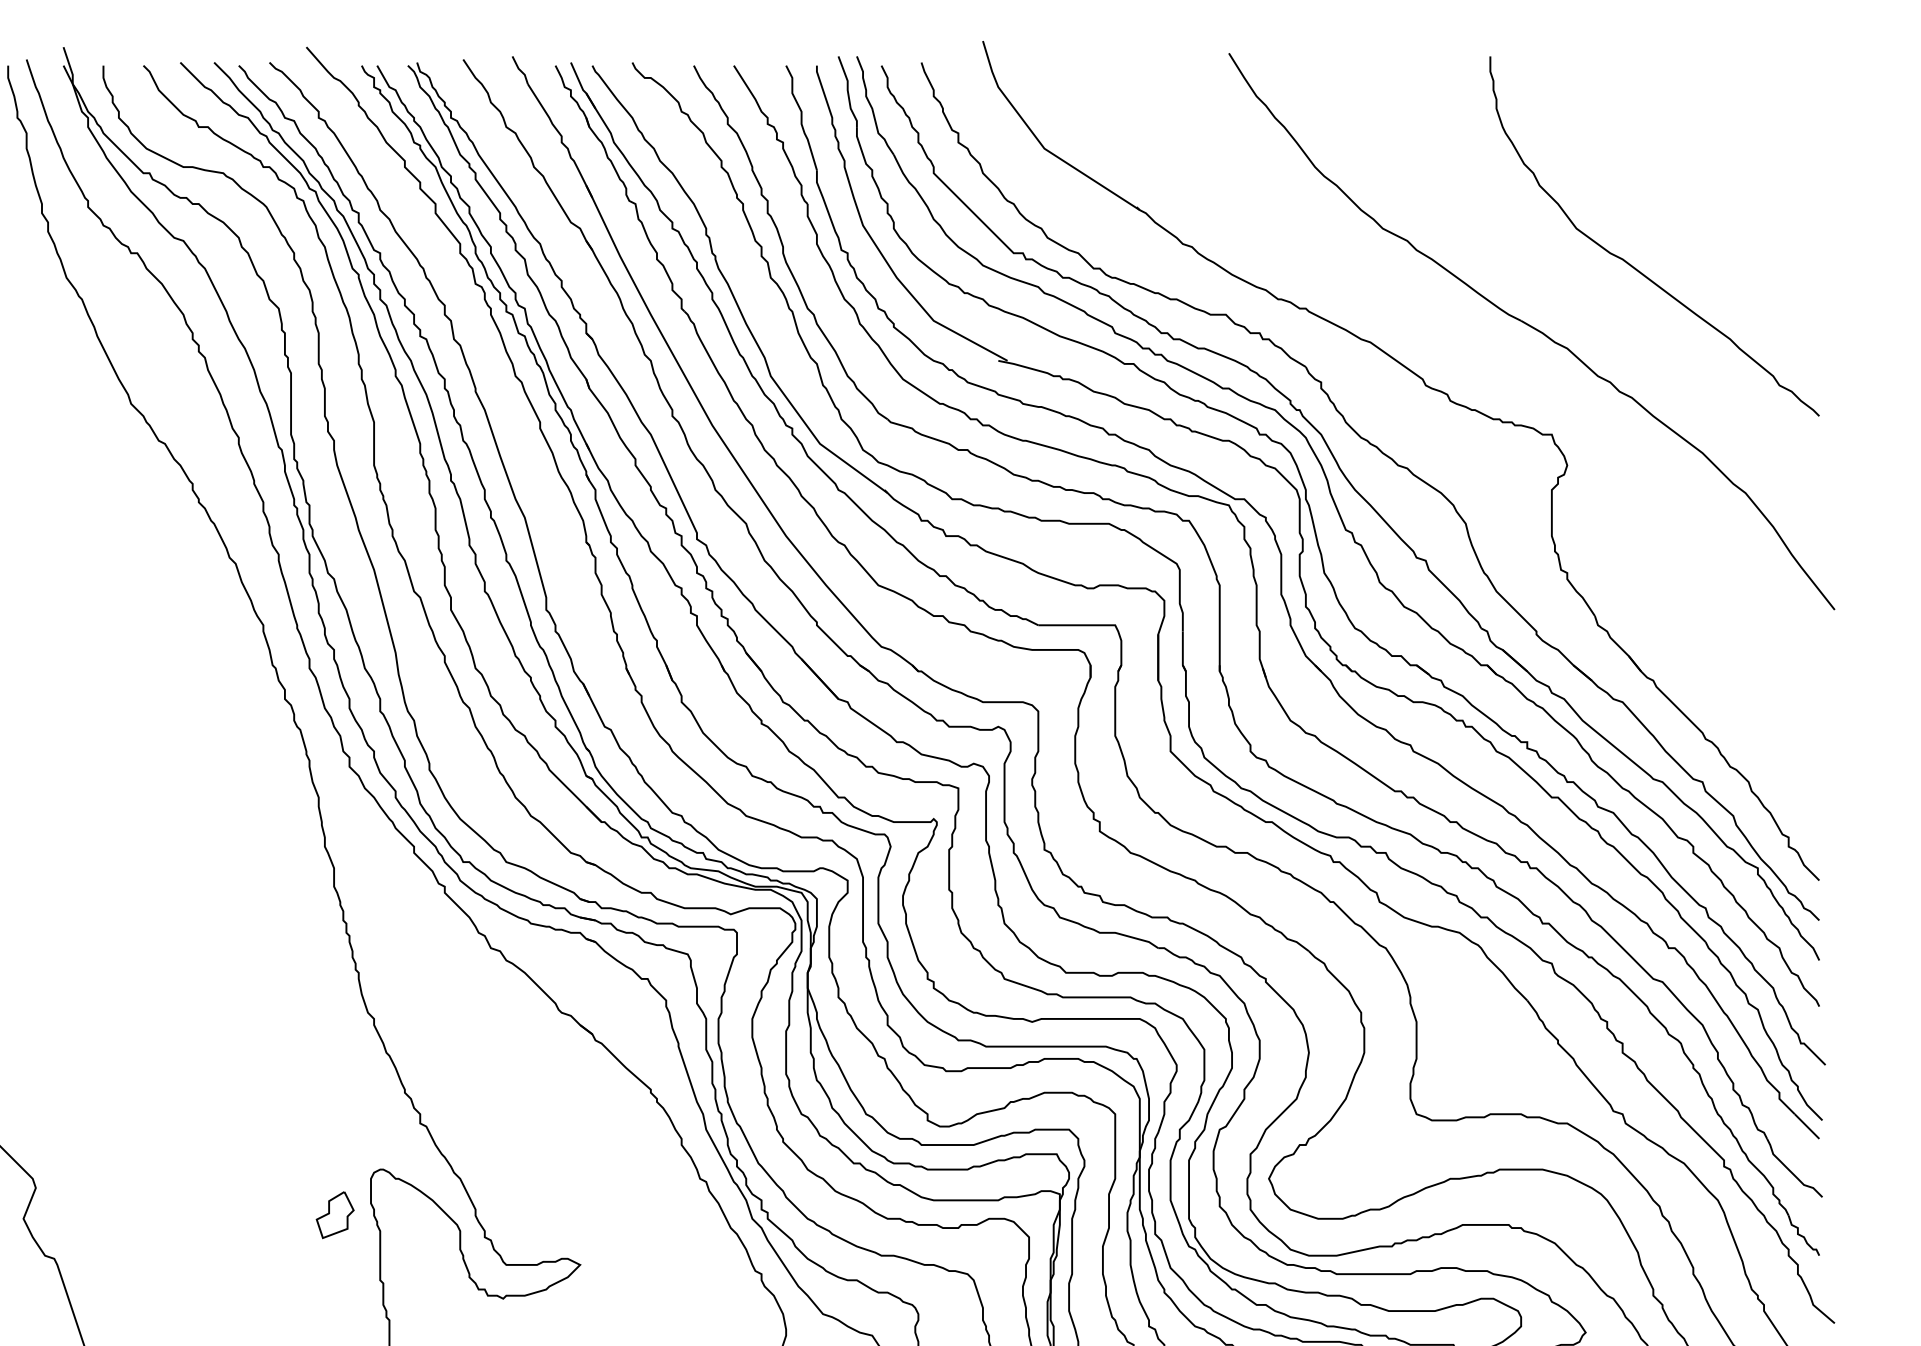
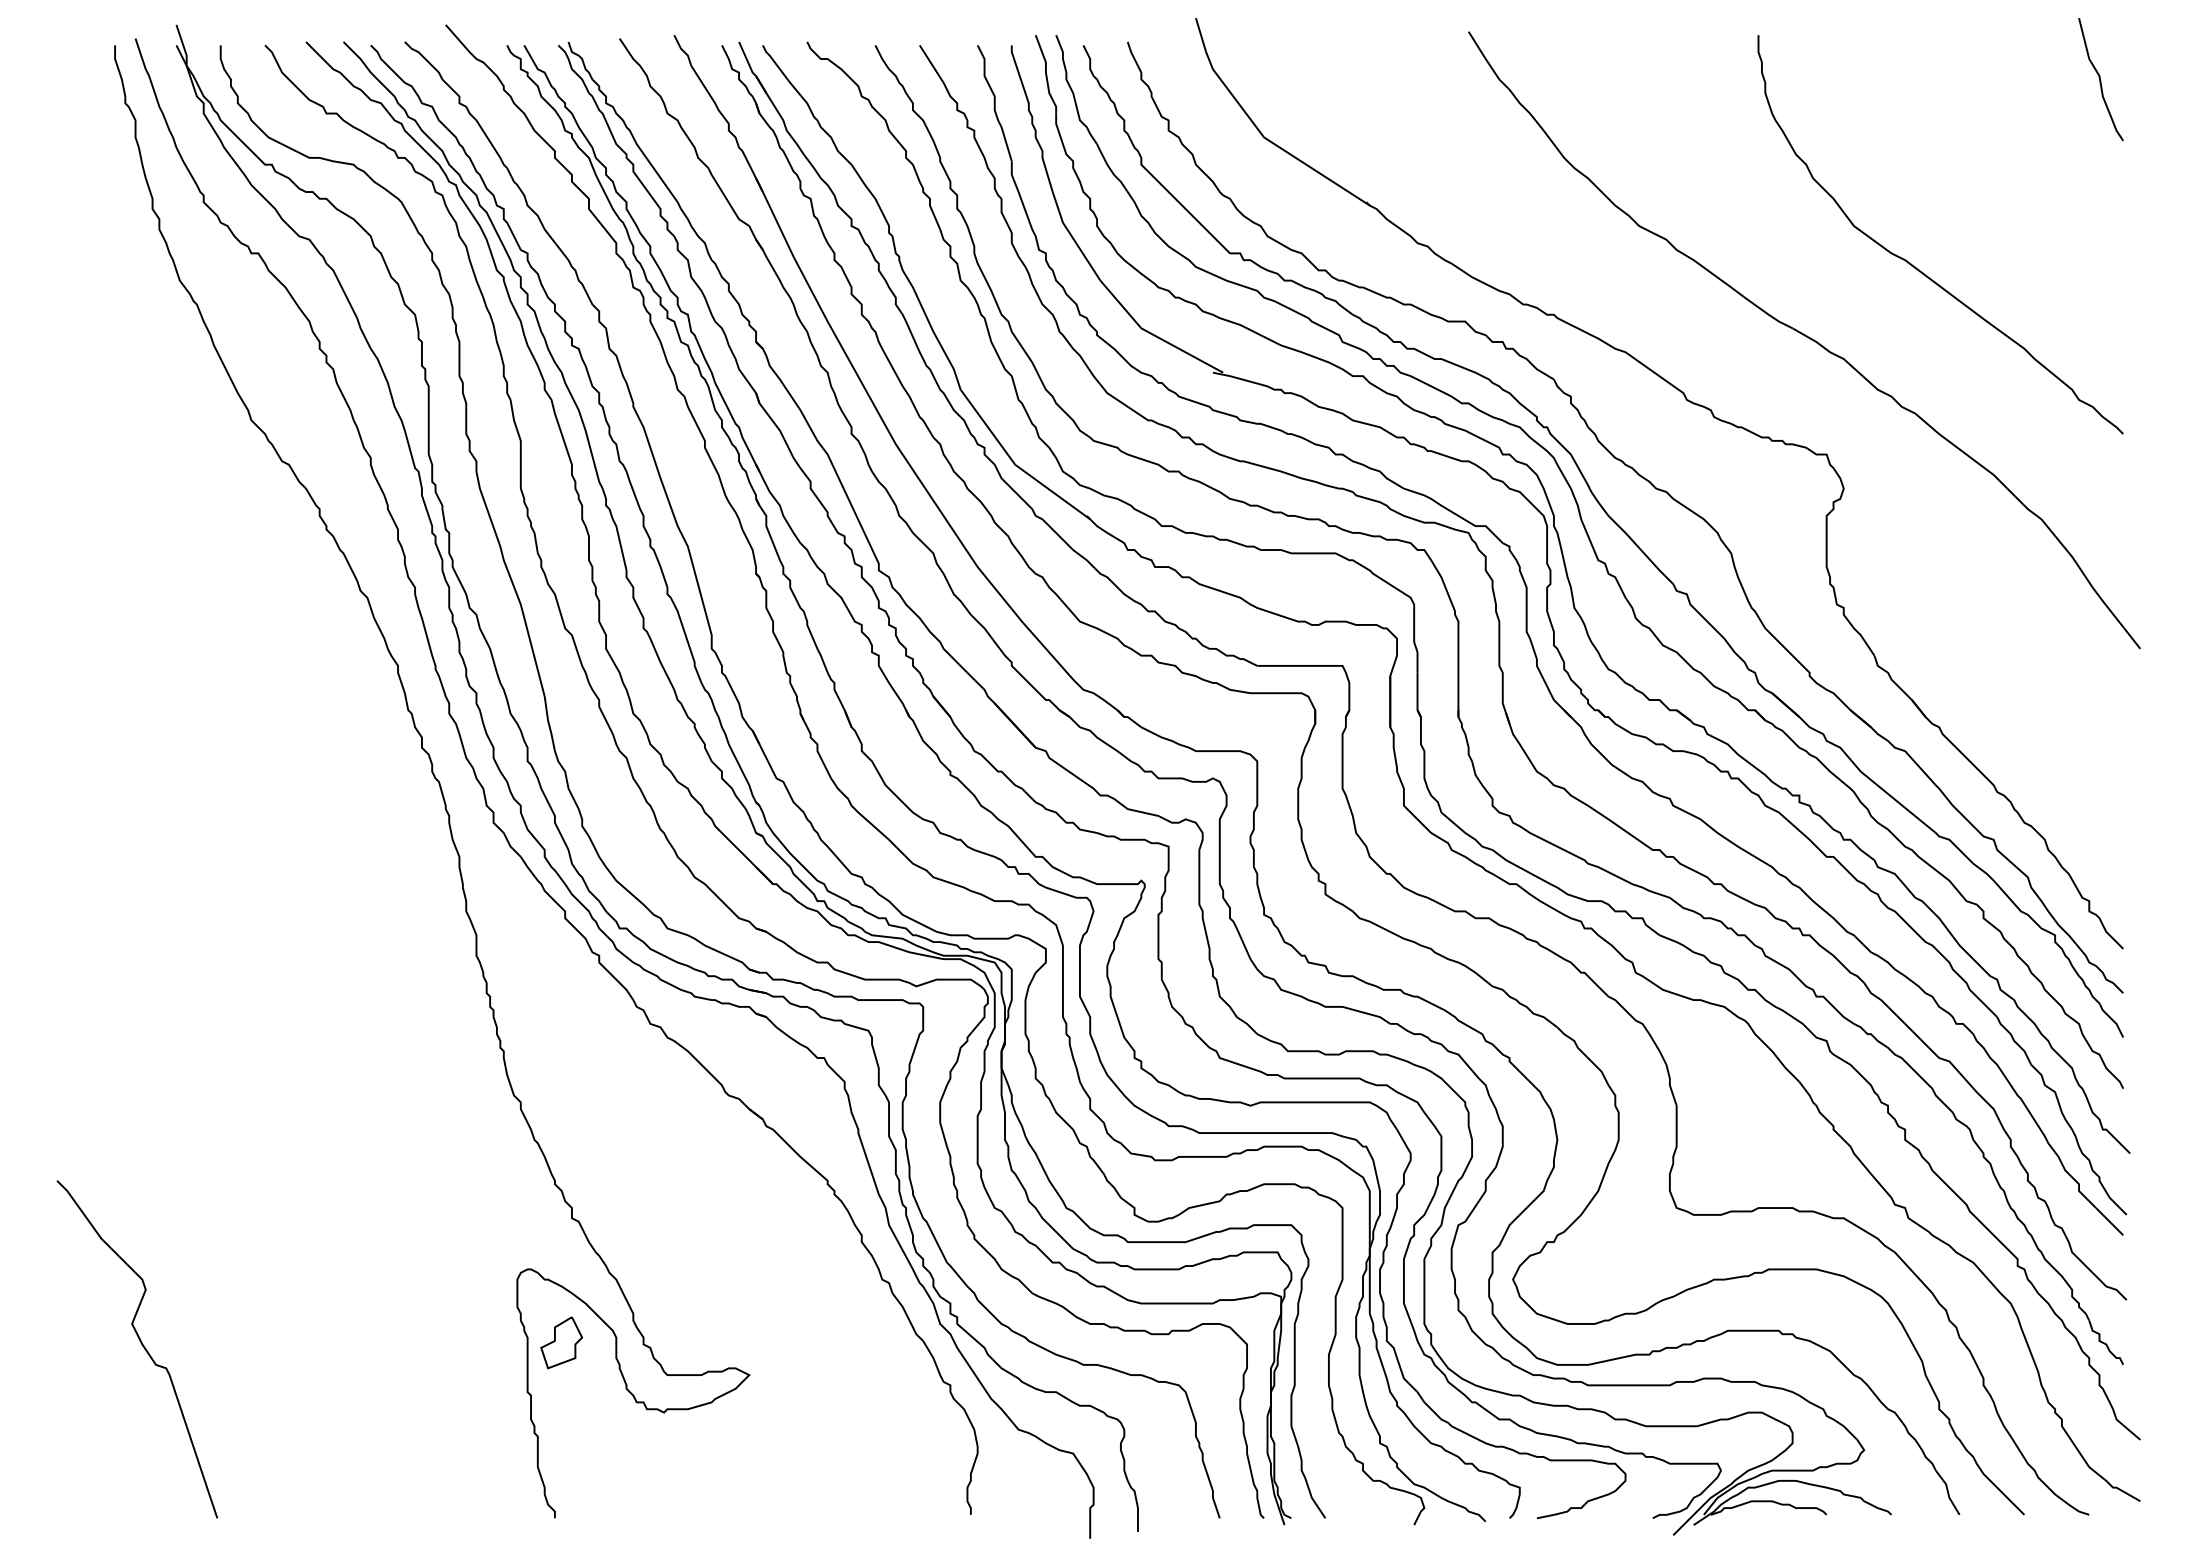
curve: (1798, 96) -> (2100, 79), added
part: (335, 1214) -> (561, 1342), moved

